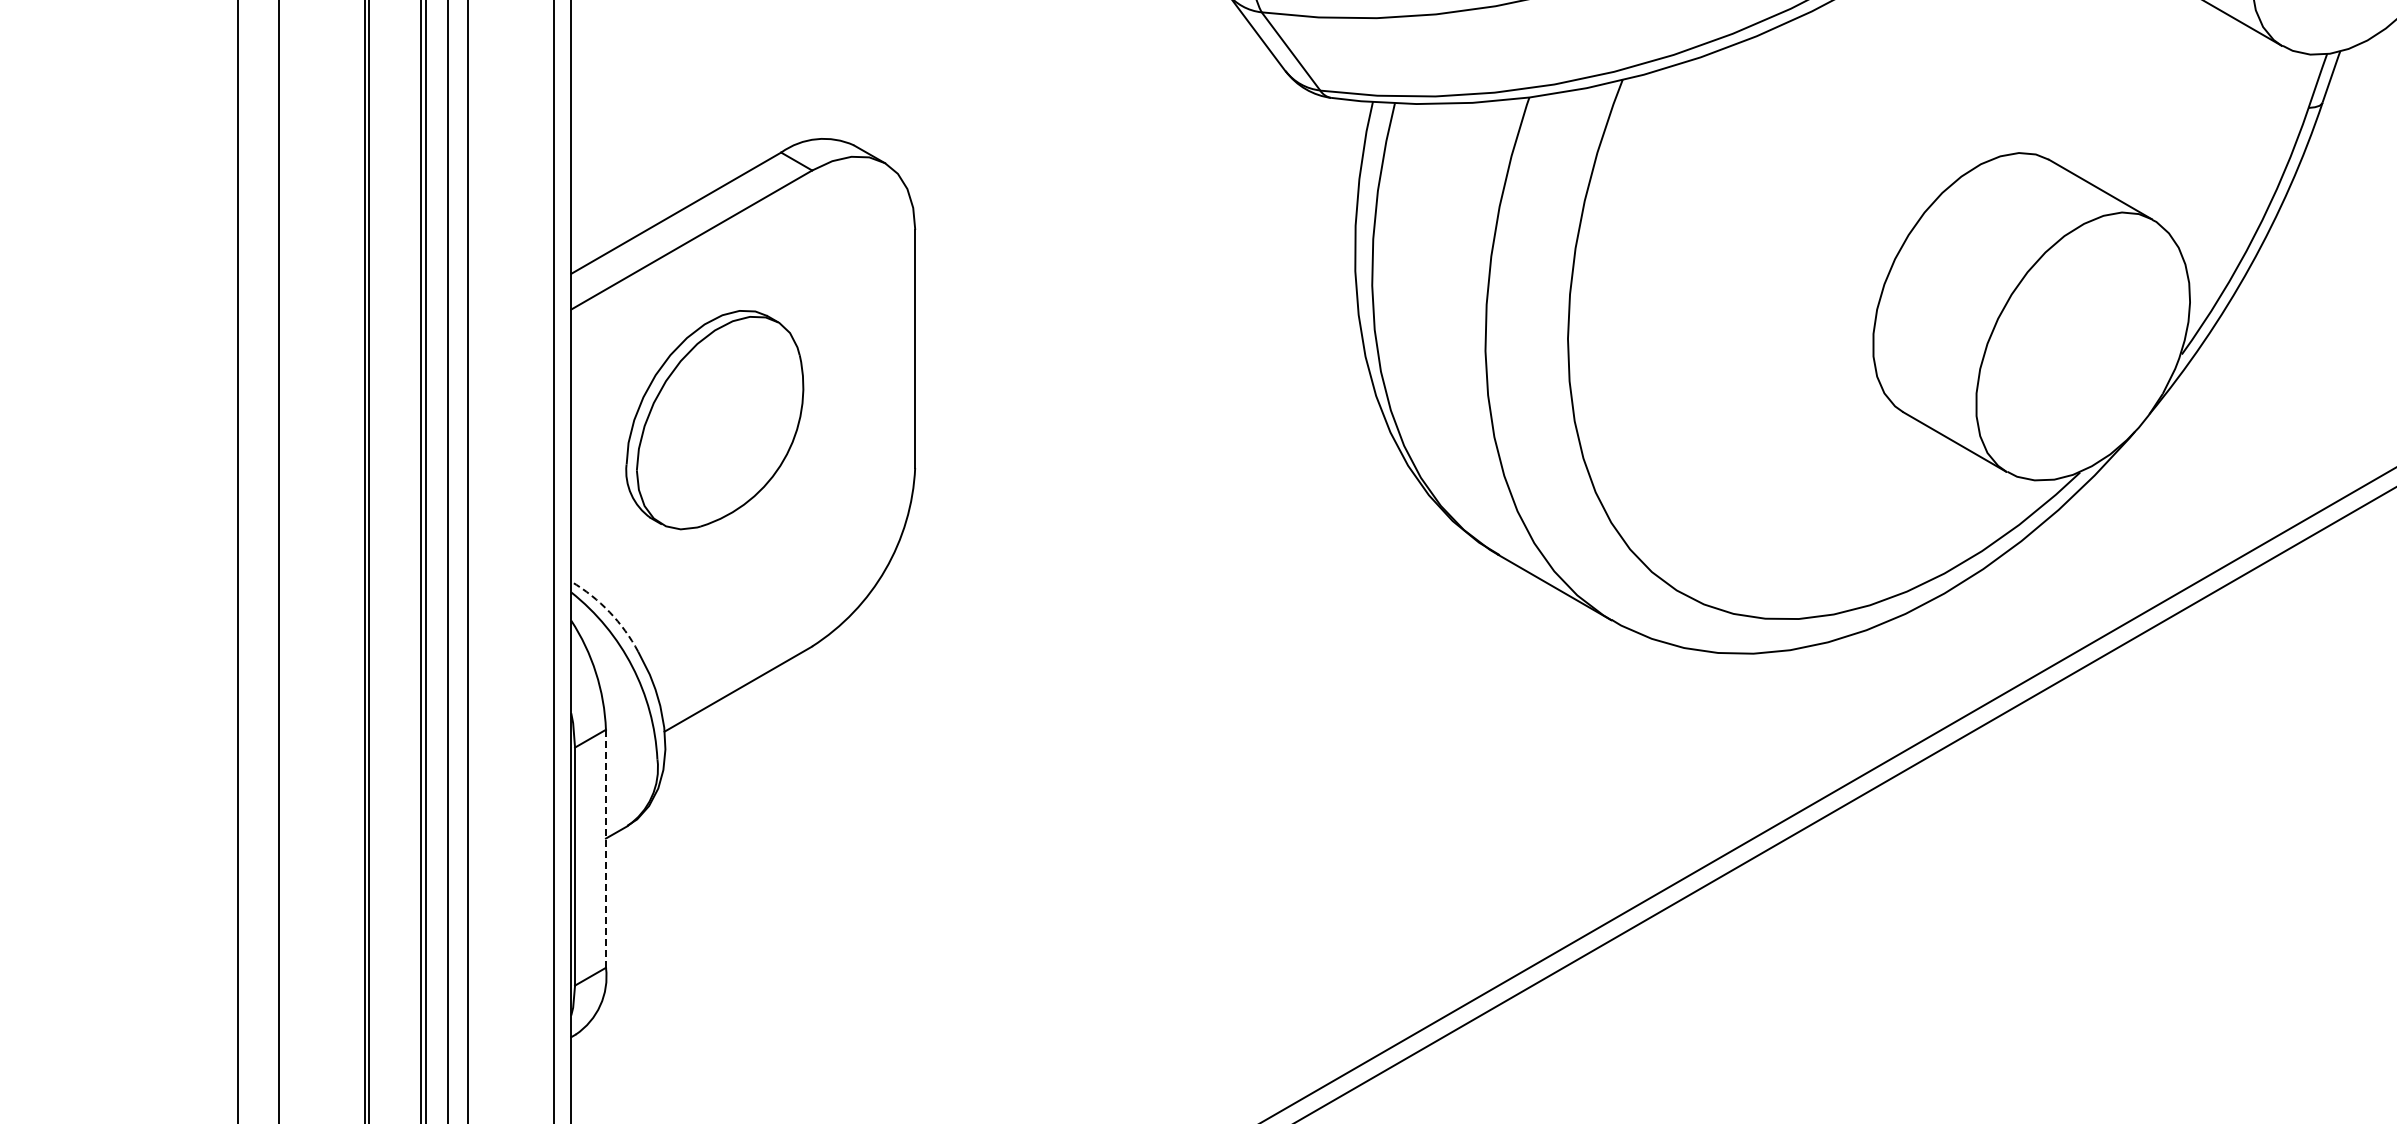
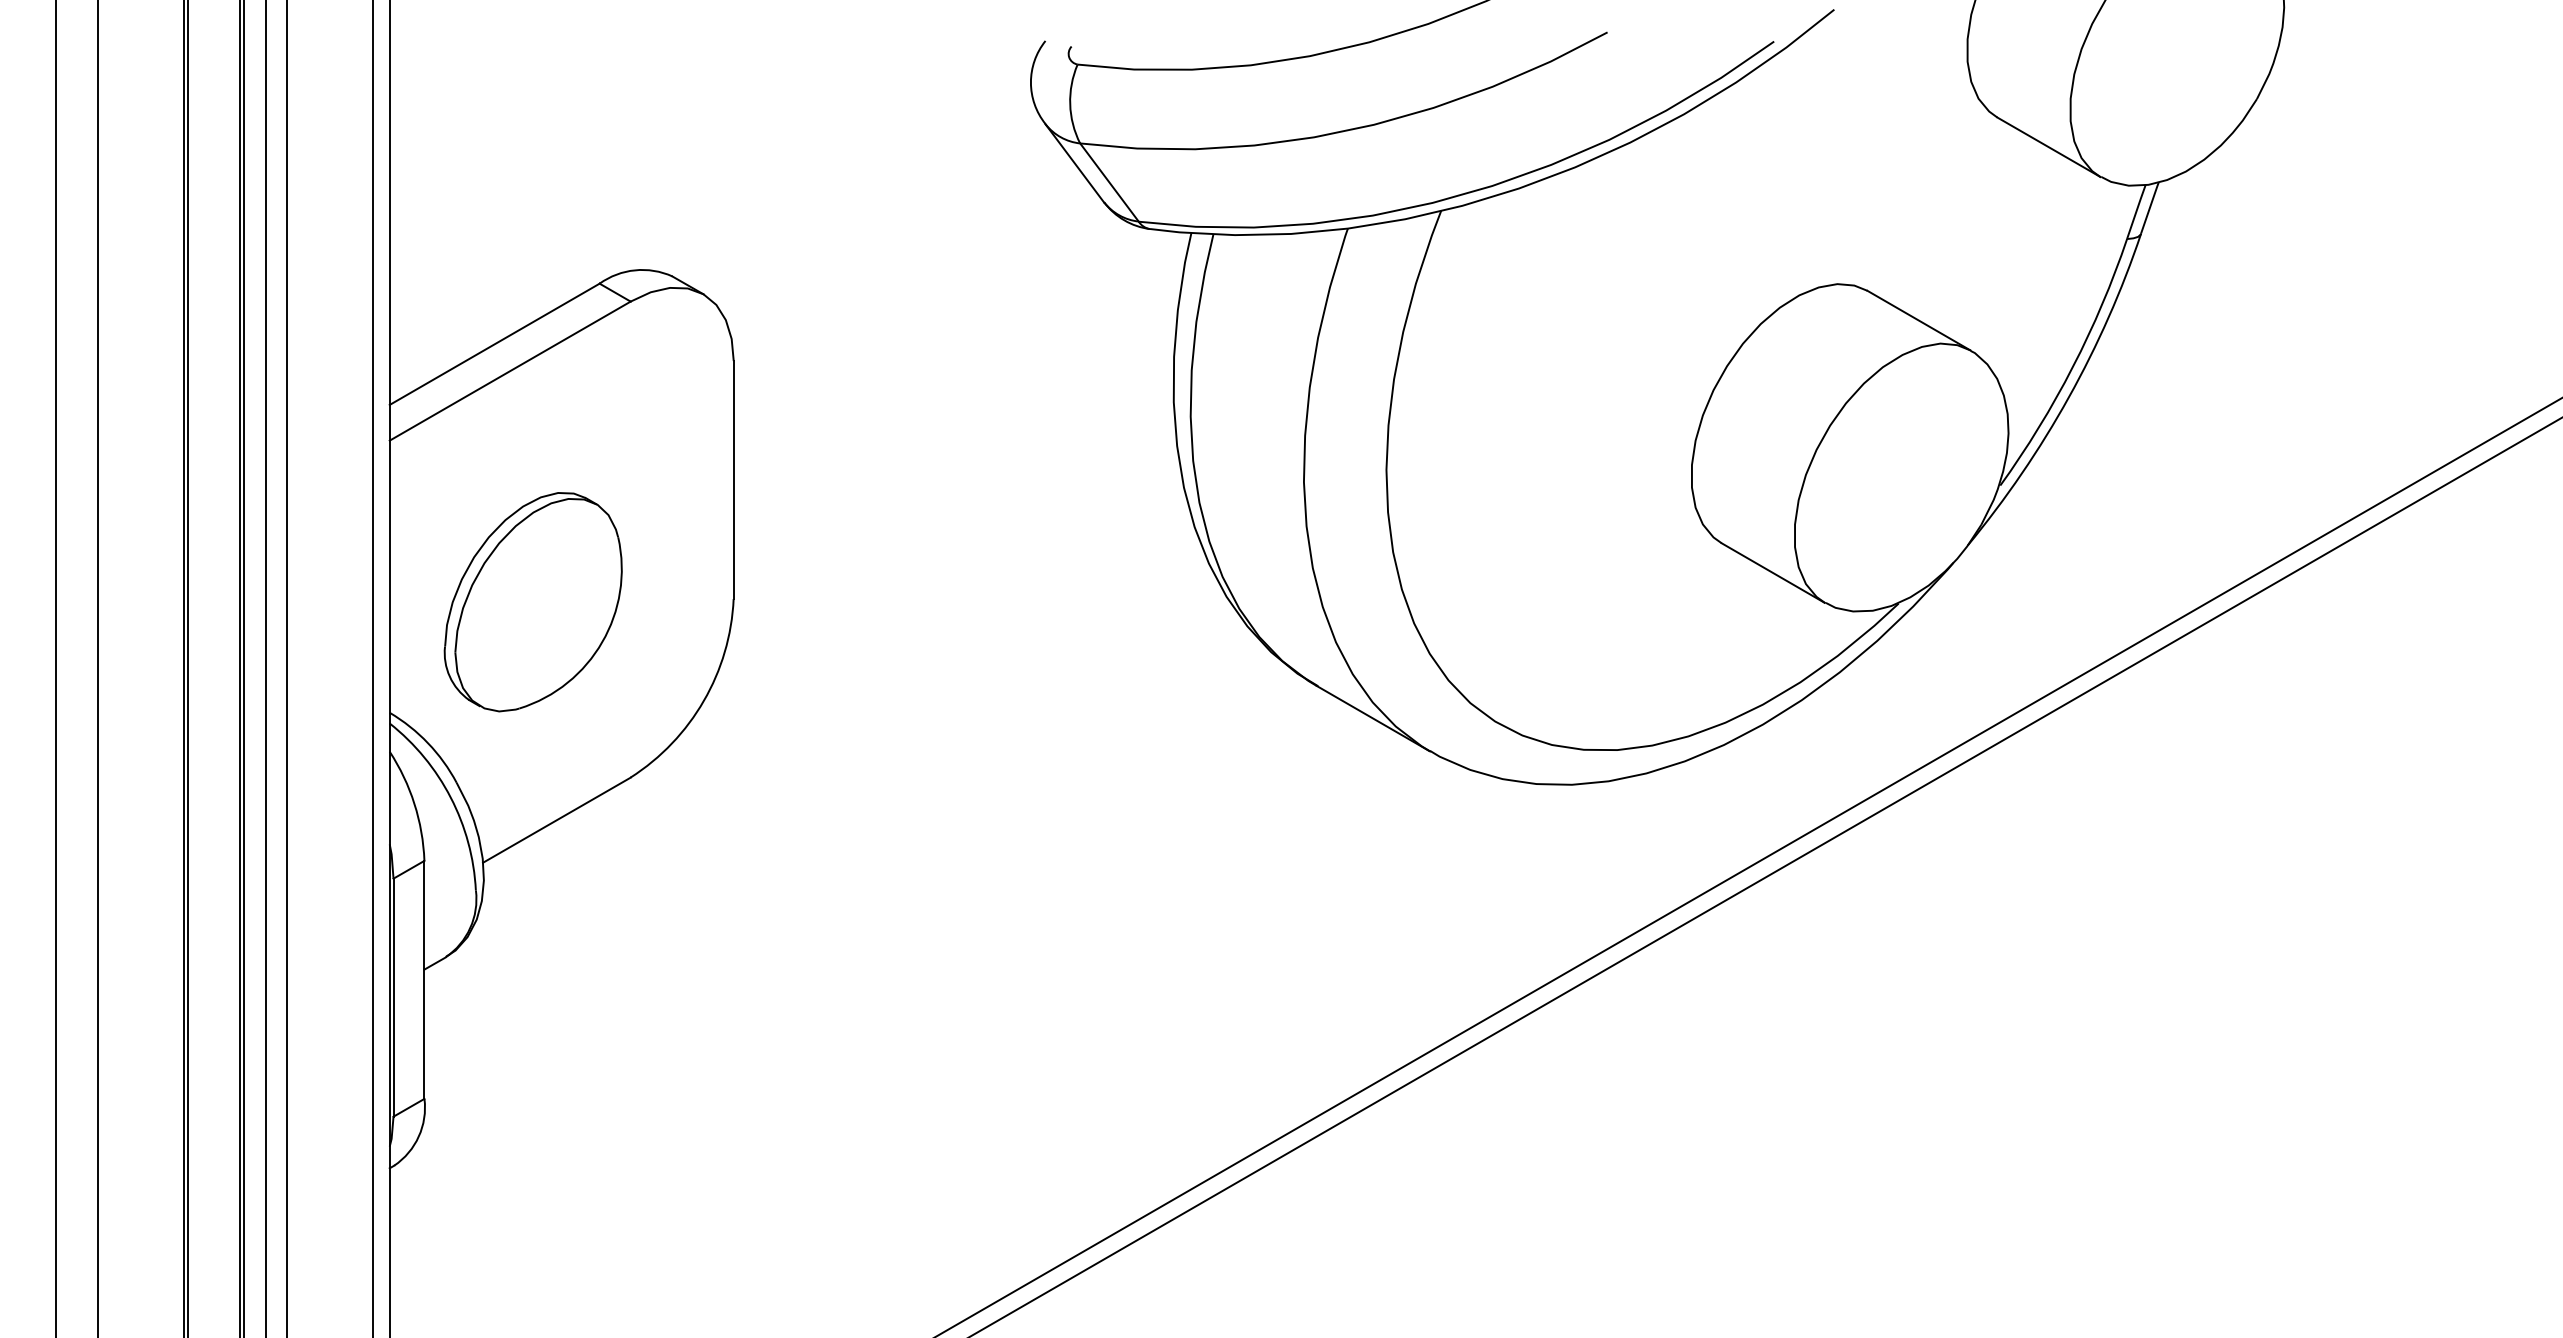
part: (714, 420) -> (532, 602), moved
arc: (610, 612) -> (428, 743), dashed -> solid
line: (606, 848) -> (424, 979), dashed -> solid

